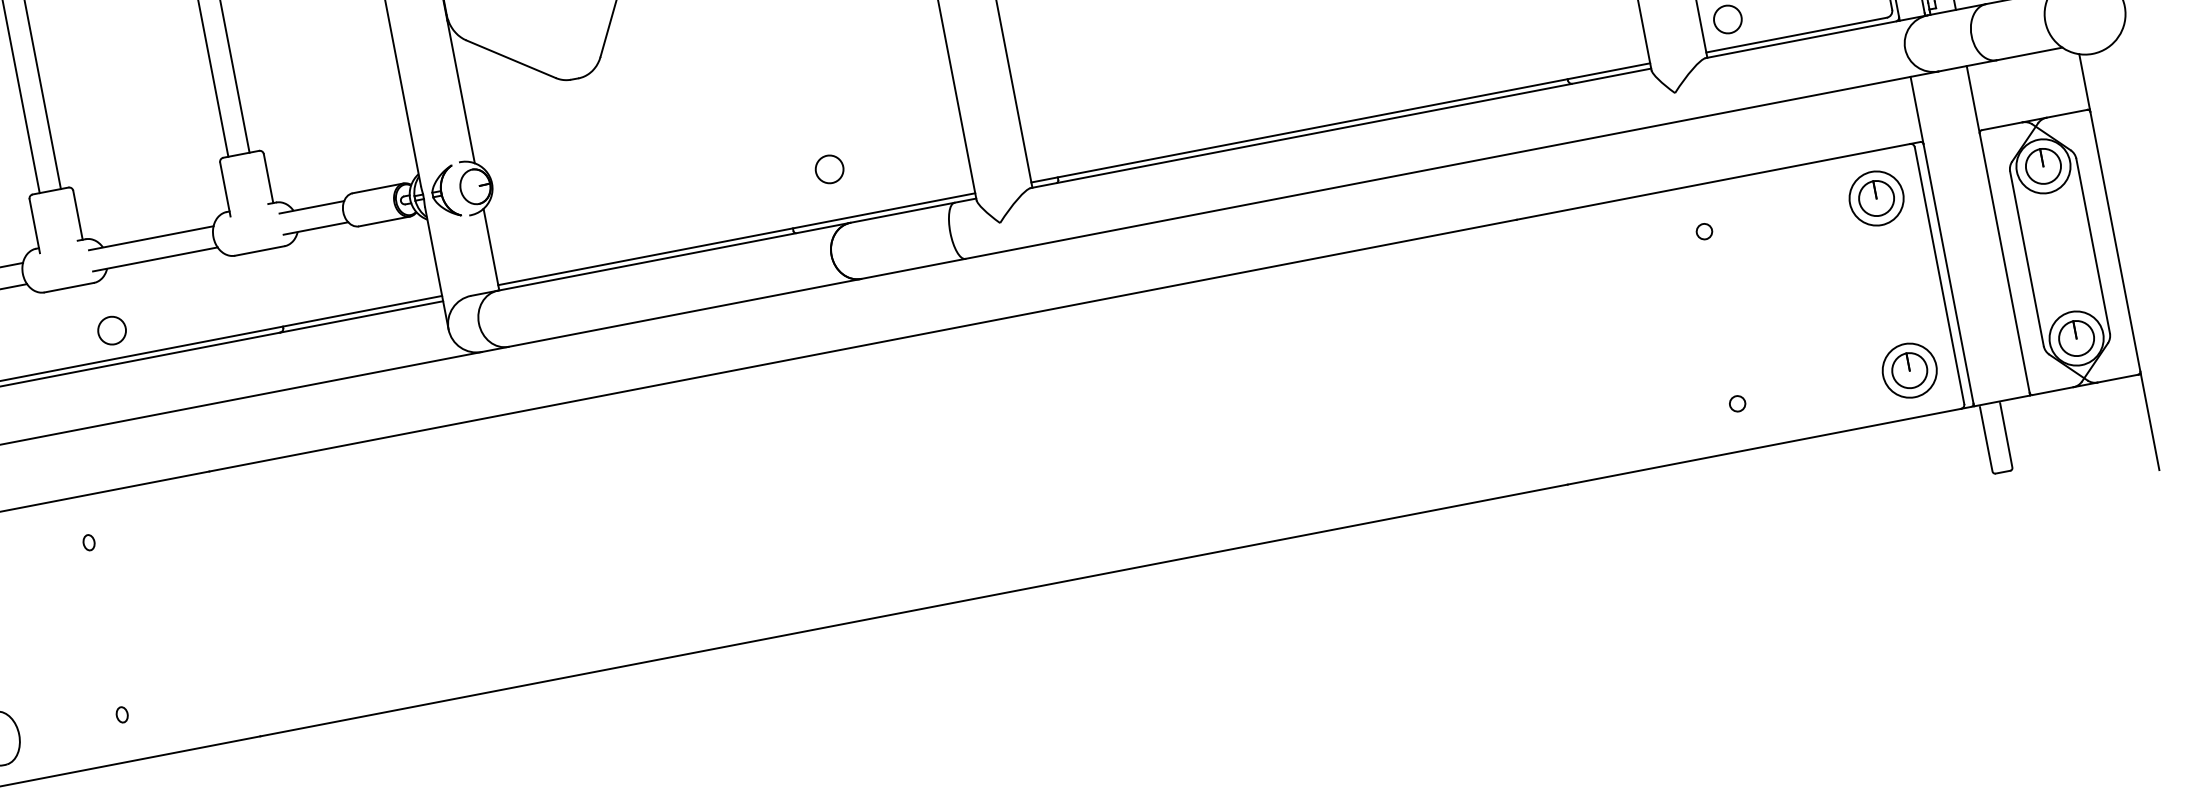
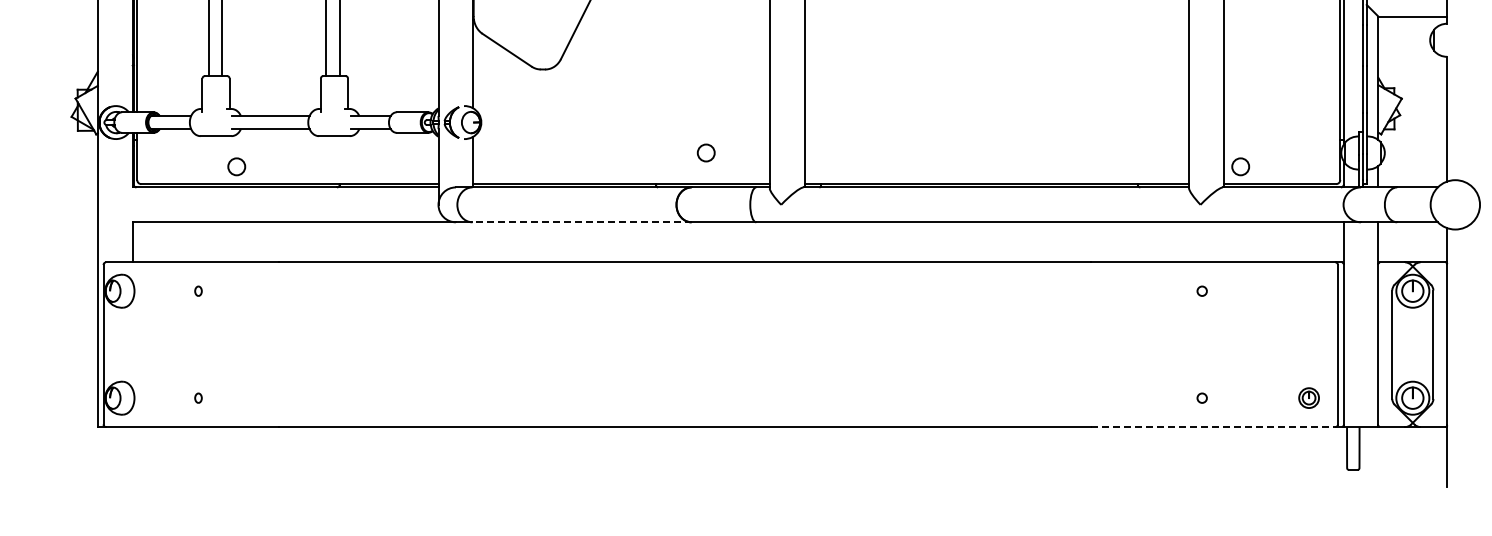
circle: (828, 168) -> (705, 152), moved
part: (1875, 197) -> (1308, 290), removed
line: (685, 313) -> (582, 222), solid -> dashed
part: (1908, 369) -> (1308, 397), size x0.6
line: (1764, 447) -> (1213, 427), solid -> dashed

